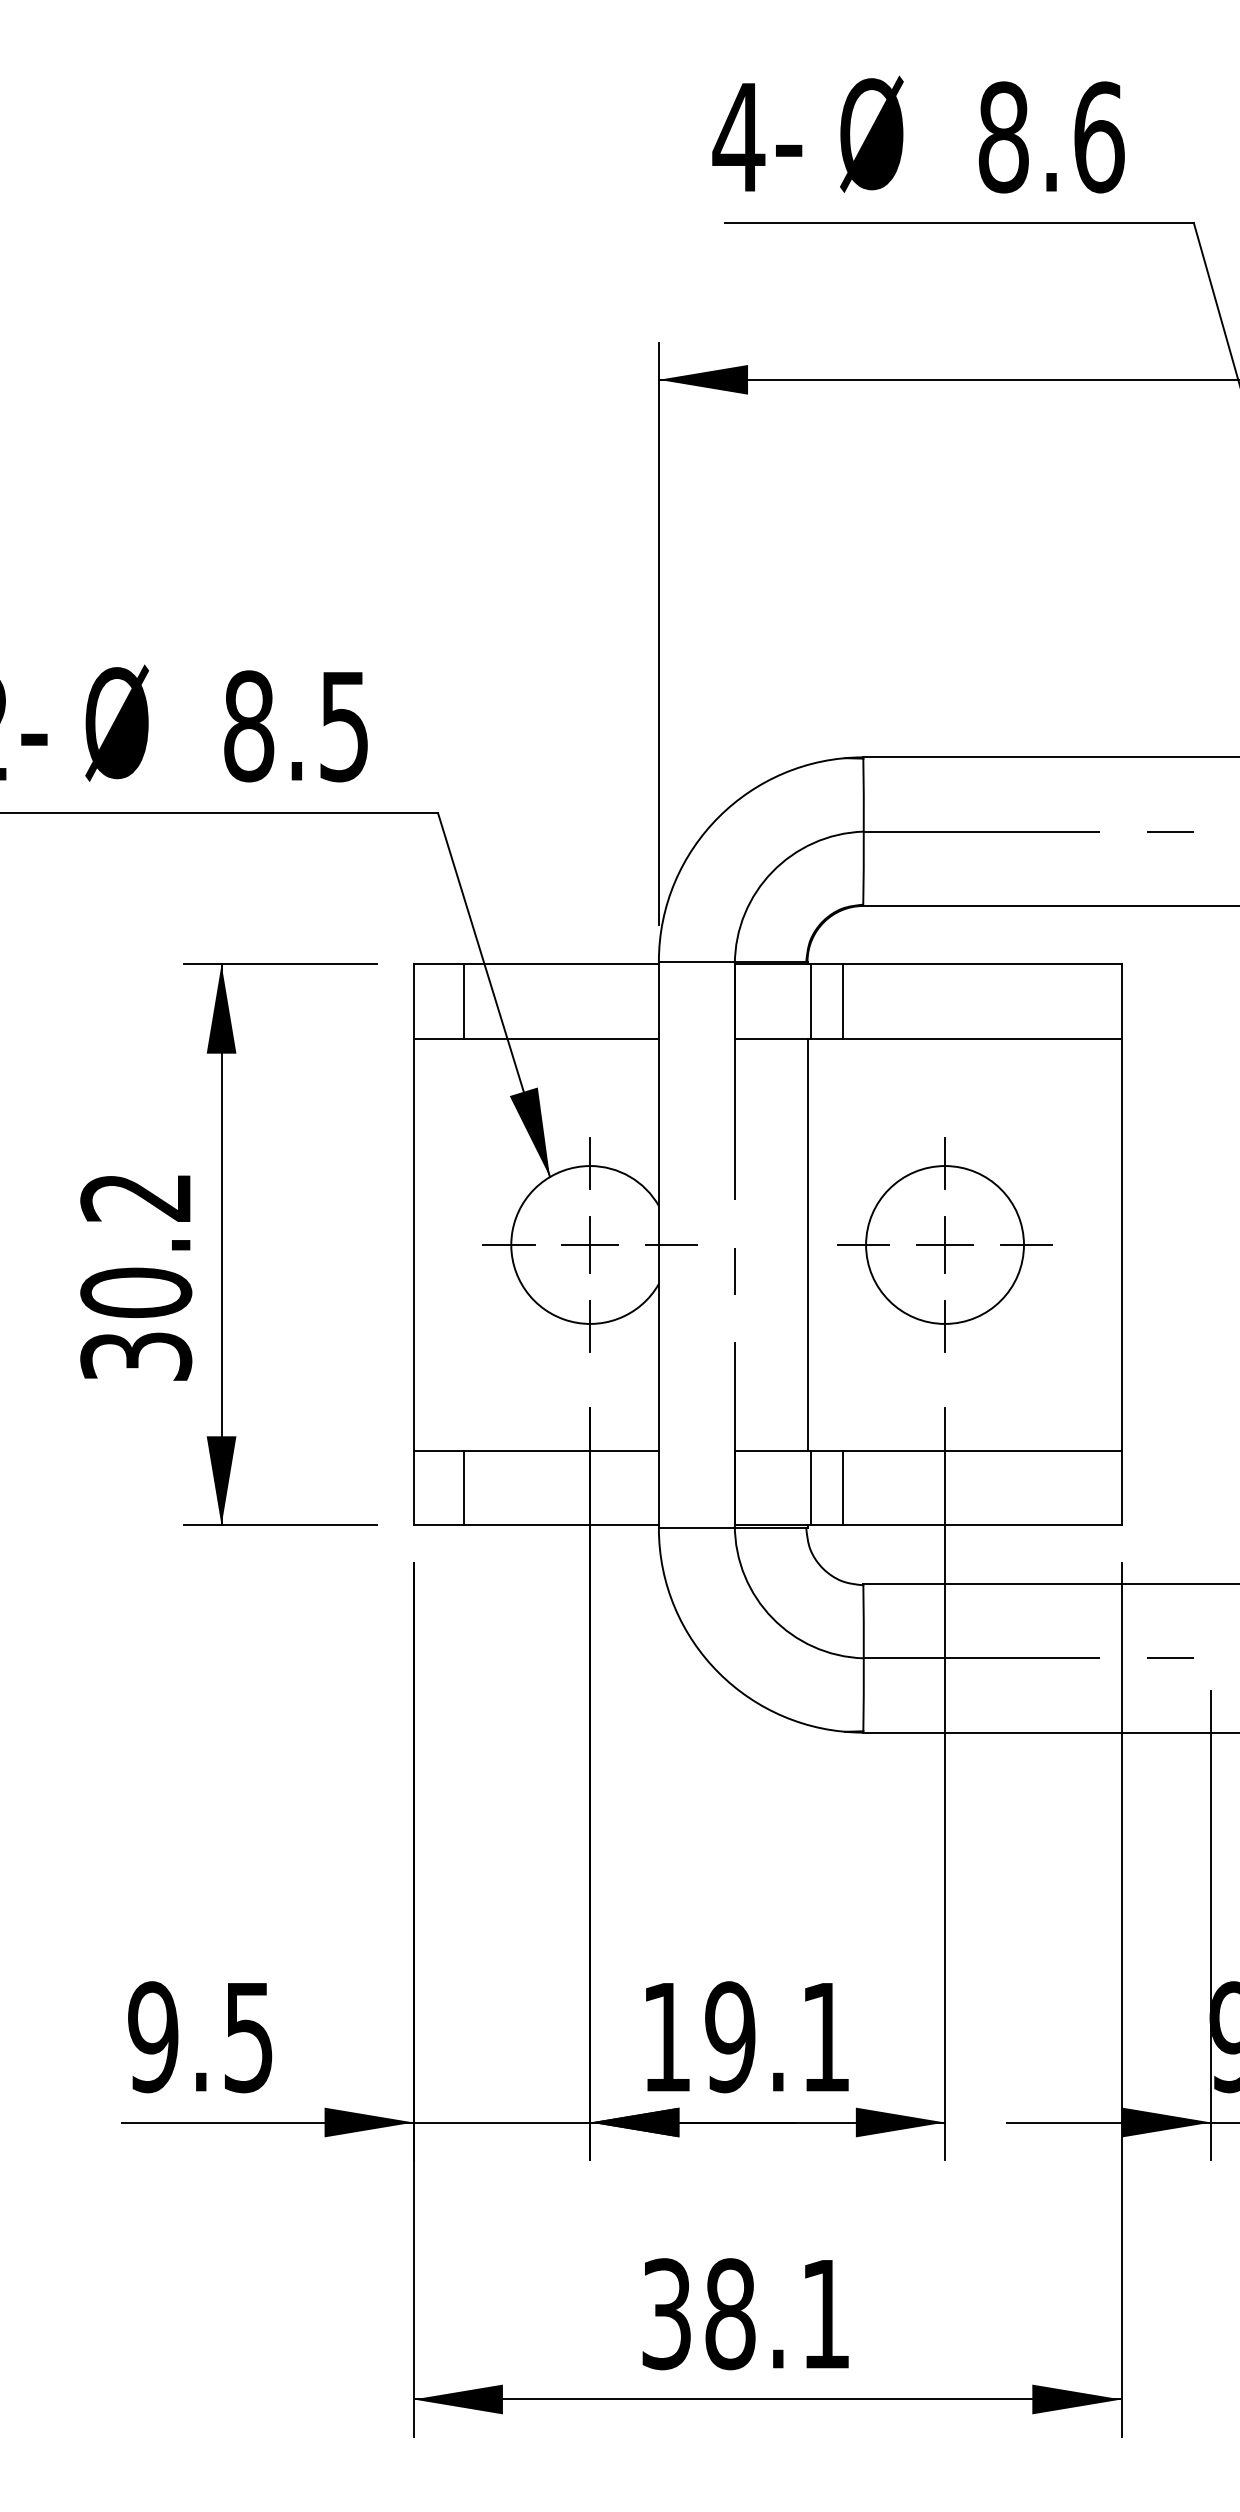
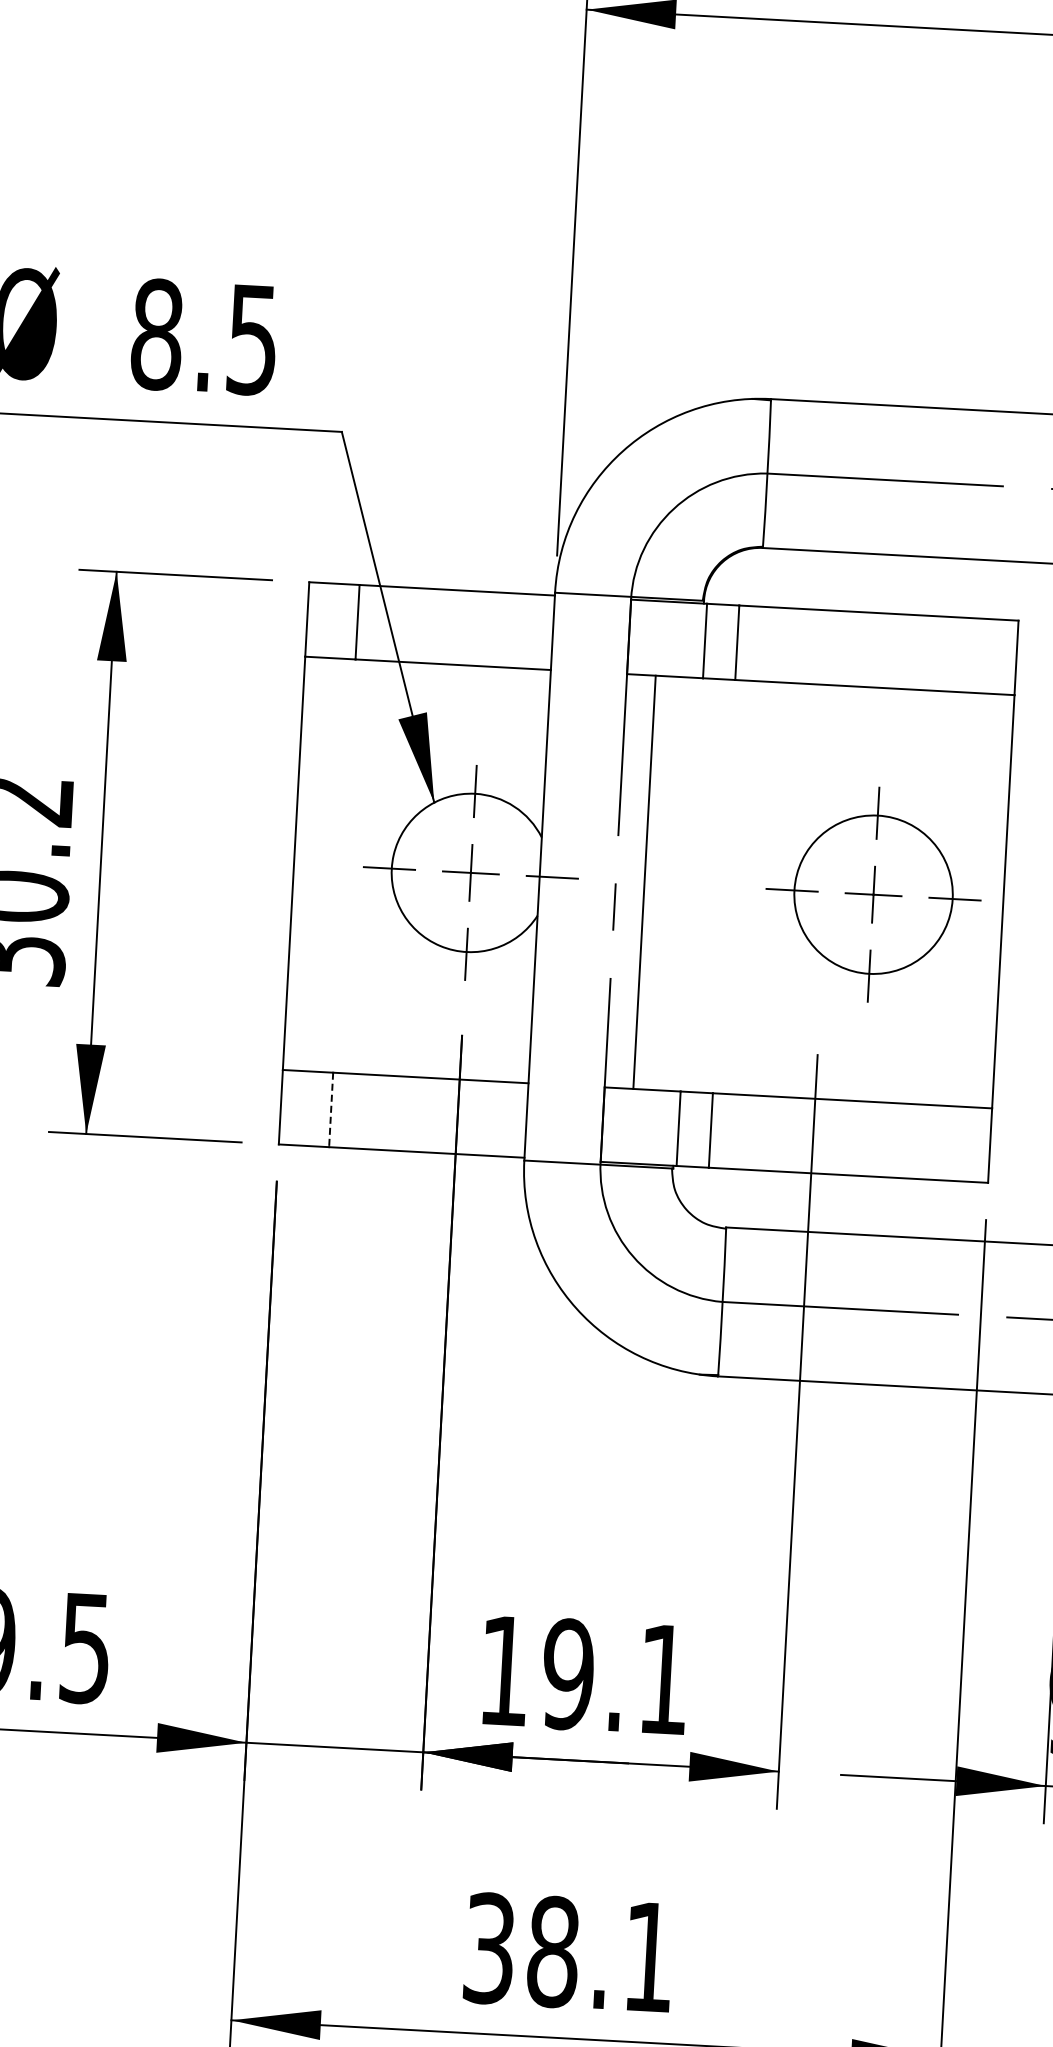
line: (807, 1244) -> (644, 881), moved
part: (944, 1244) -> (873, 894), moved
line: (463, 1488) -> (330, 1110), solid -> dashed

